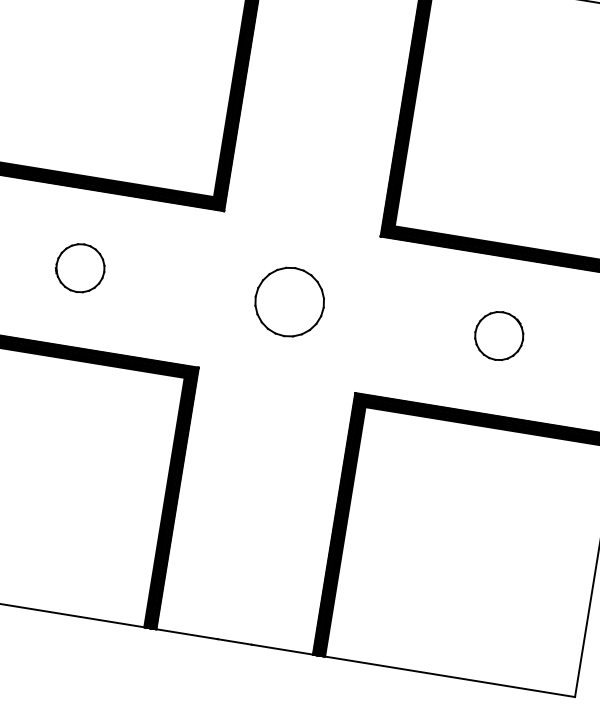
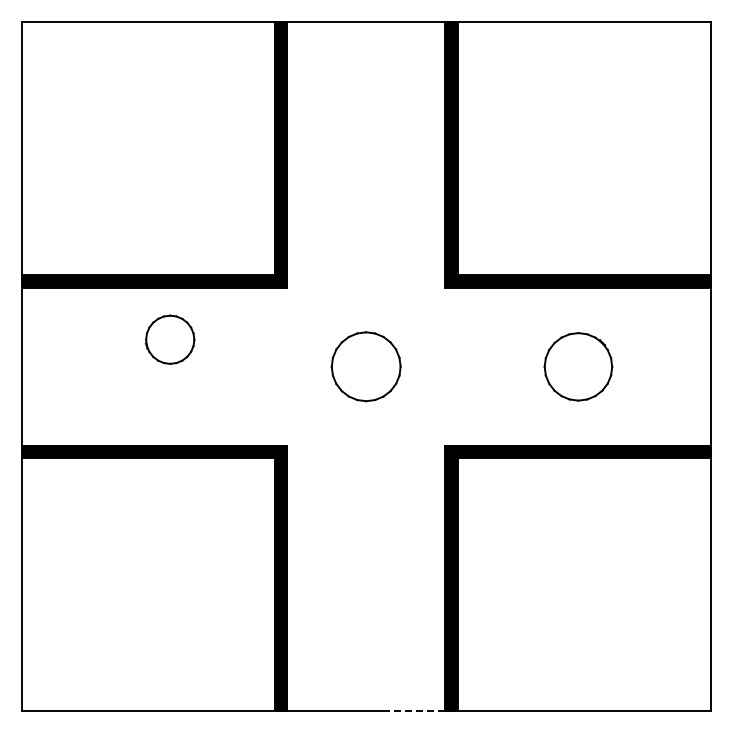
part: (80, 268) -> (170, 339), moved
part: (499, 335) -> (578, 366), size x1.4
line: (282, 650) -> (414, 711), solid -> dashed

